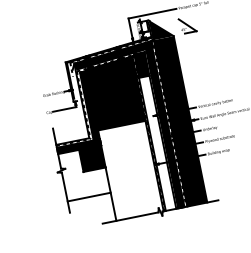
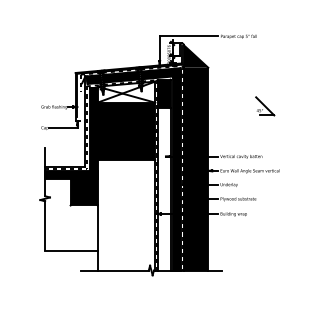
part: (187, 25) -> (265, 106), moved
fill: (110, 69) -> (126, 91), removed
line: (89, 197) -> (71, 251), moved

